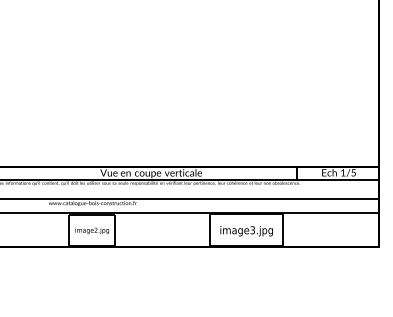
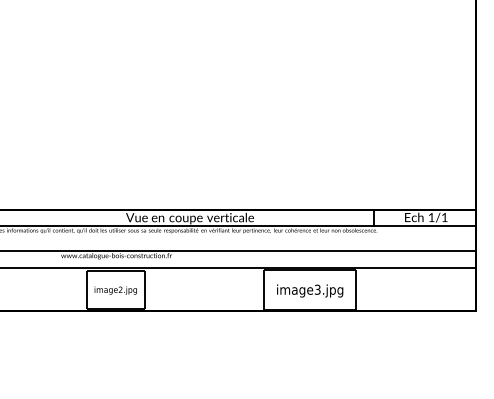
text: (353, 172) -> (444, 217), 1/5 -> 1/1

